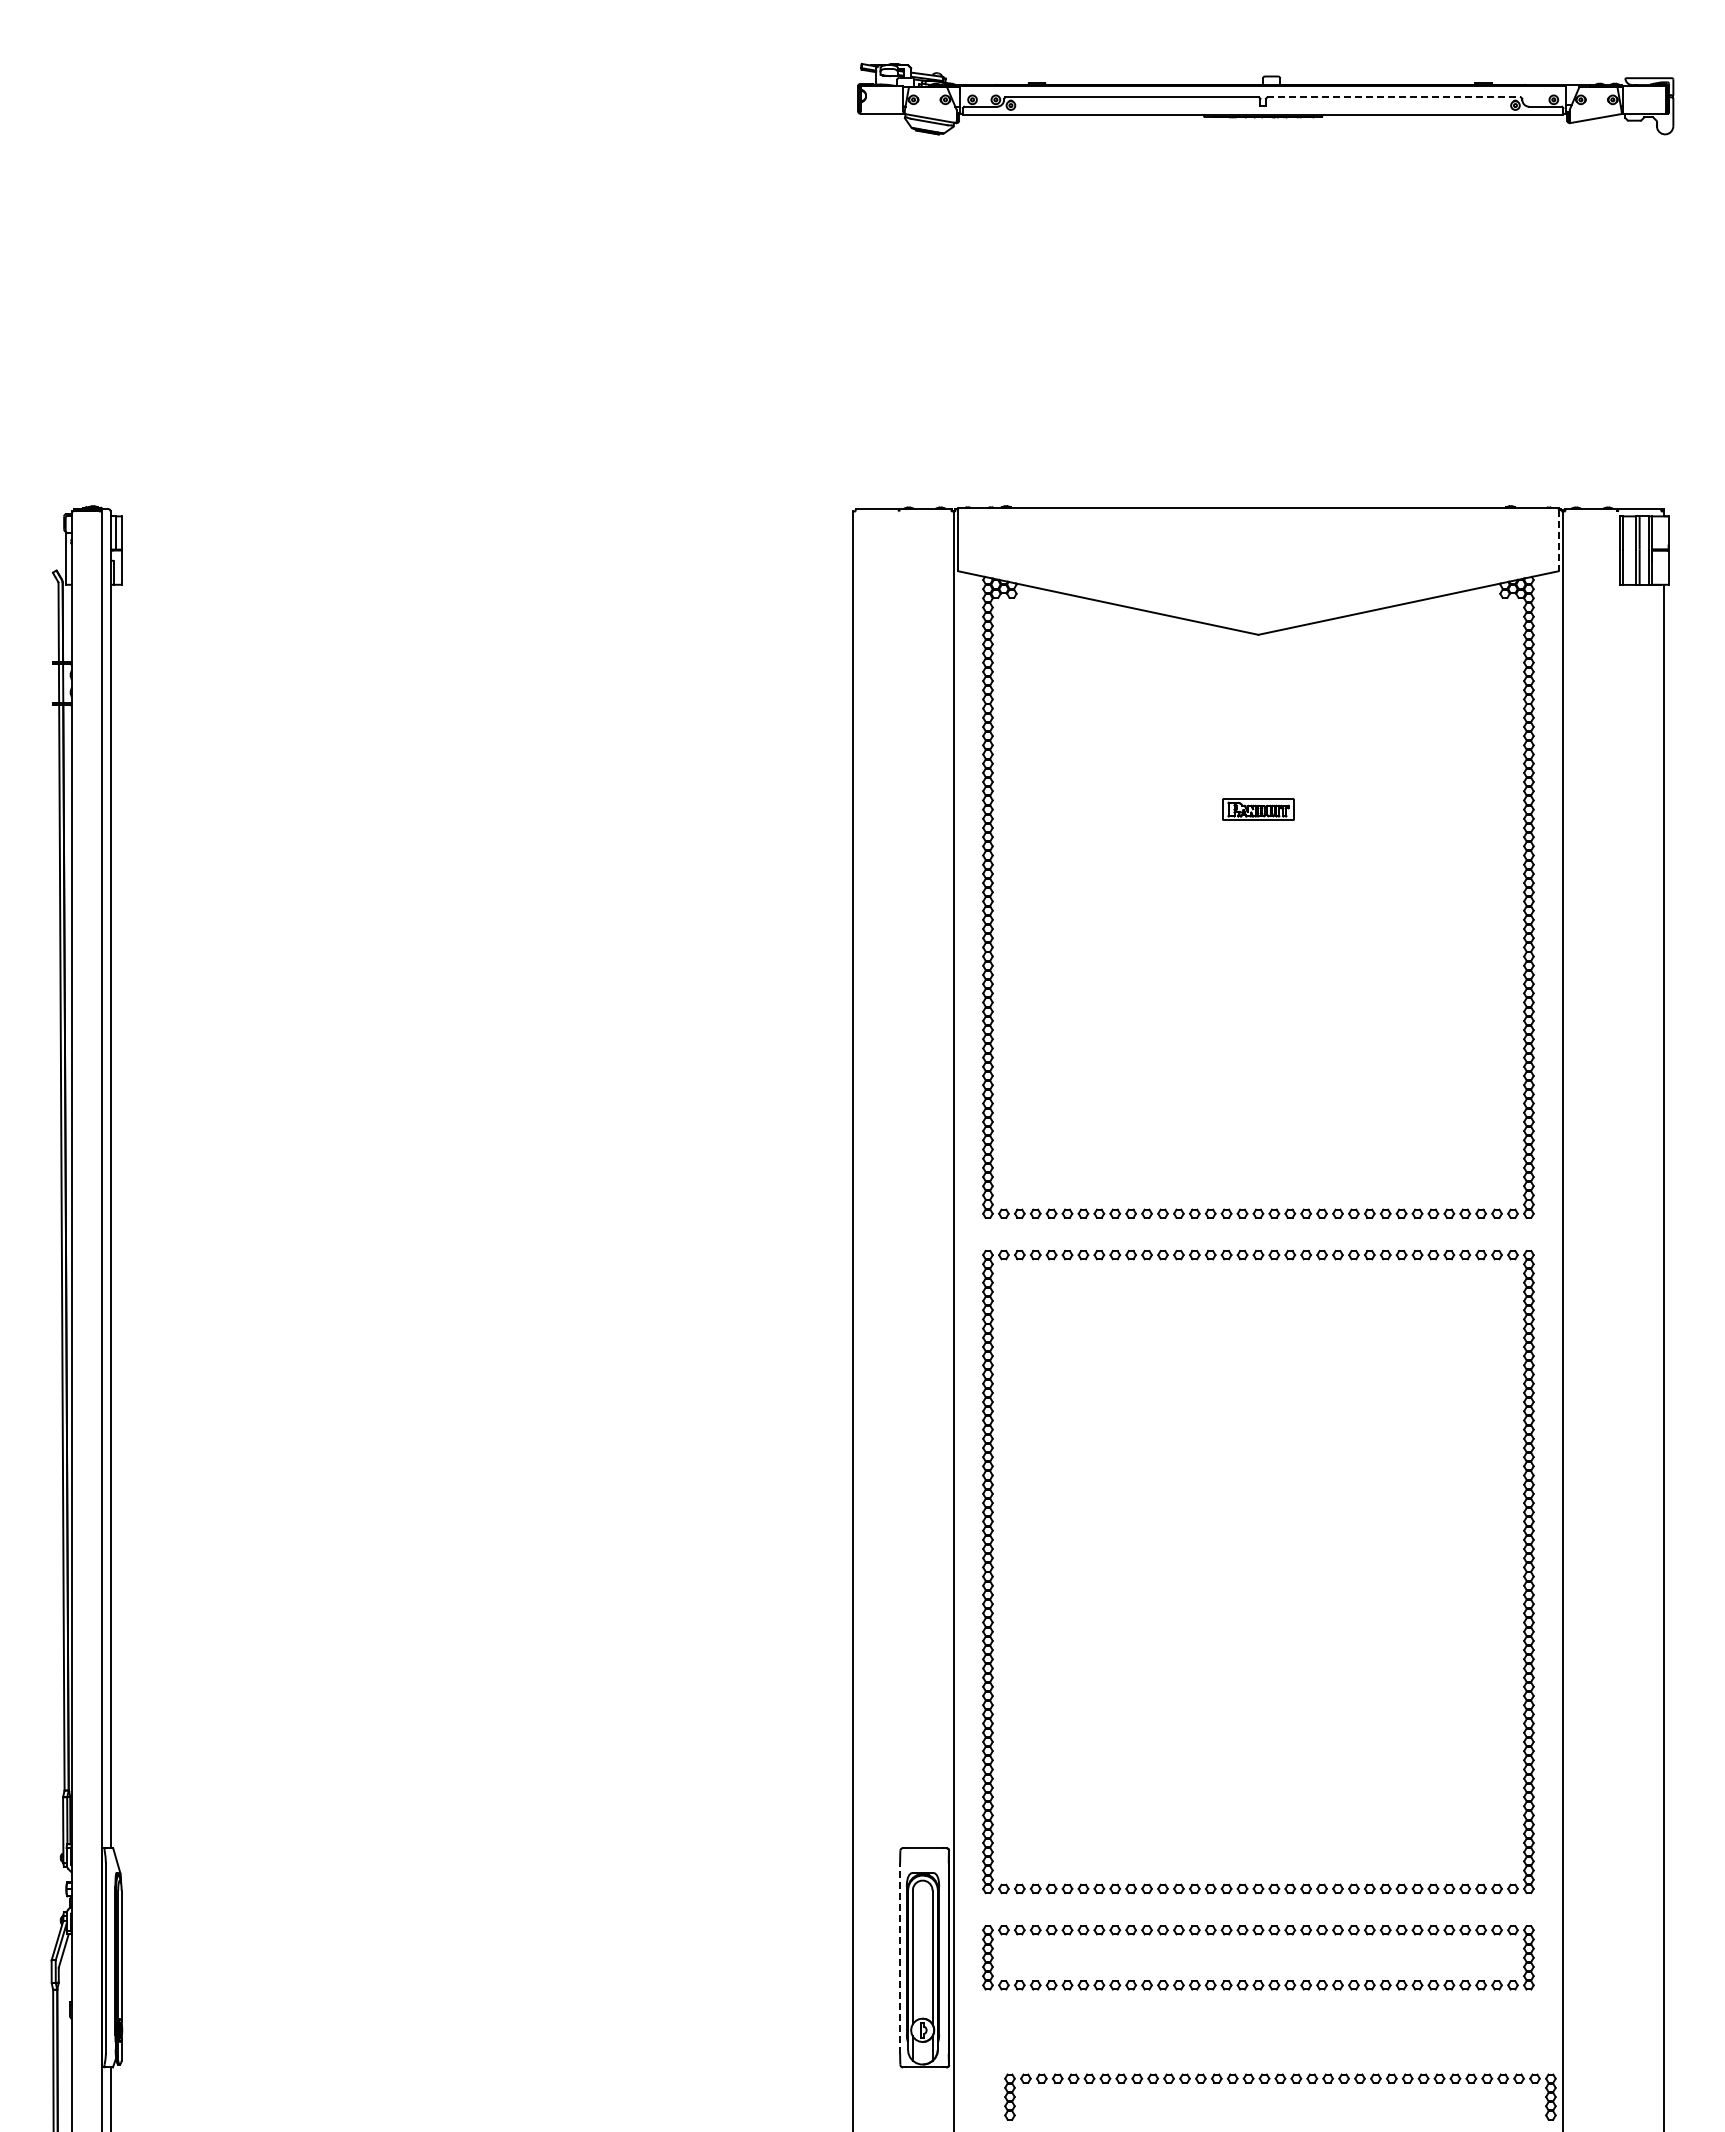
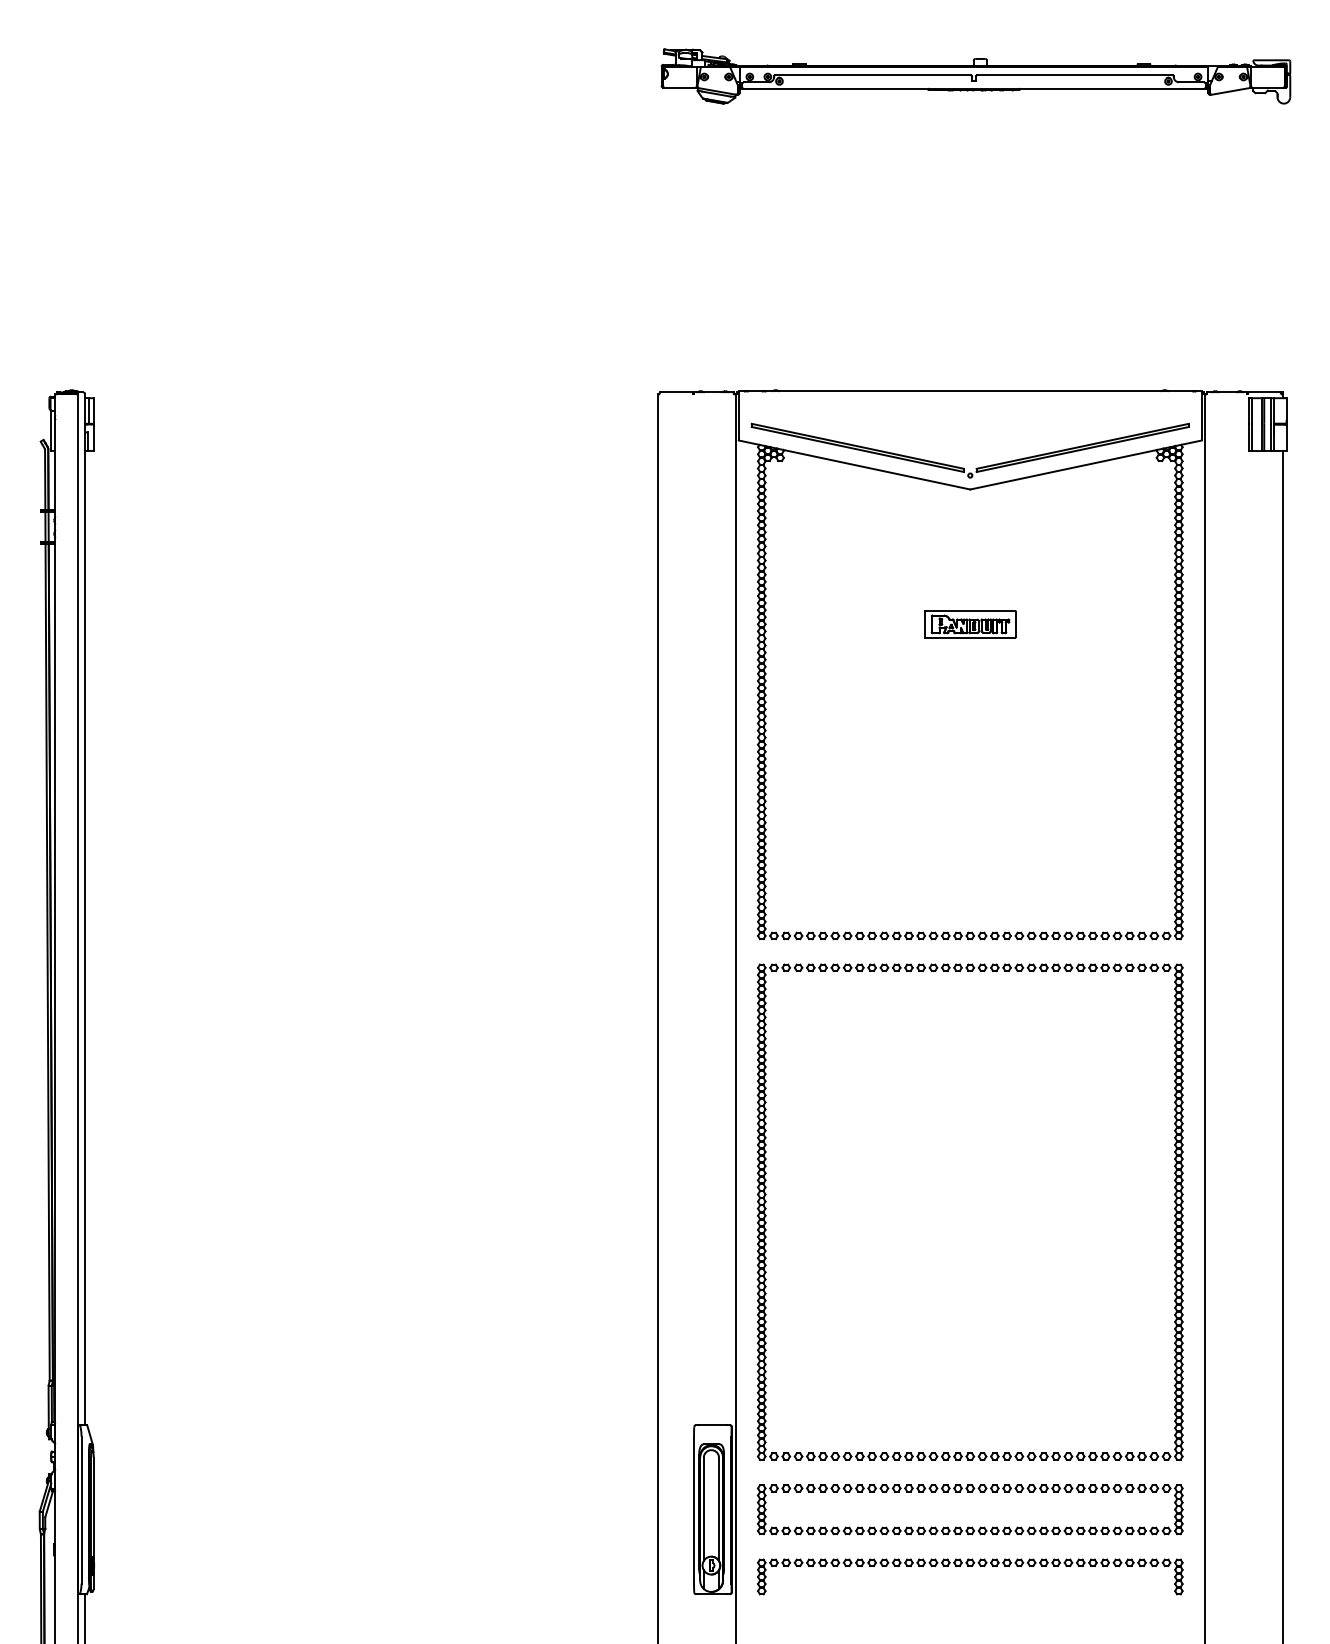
line: (1394, 97) -> (1075, 75), dashed -> solid
line: (1558, 540) -> (1201, 416), dashed -> solid
part: (1249, 606) -> (963, 467), added
part: (1258, 809) -> (970, 624), size x1.67
line: (900, 1957) -> (694, 1509), dashed -> solid
part: (1280, 2083) -> (970, 1566), moved

